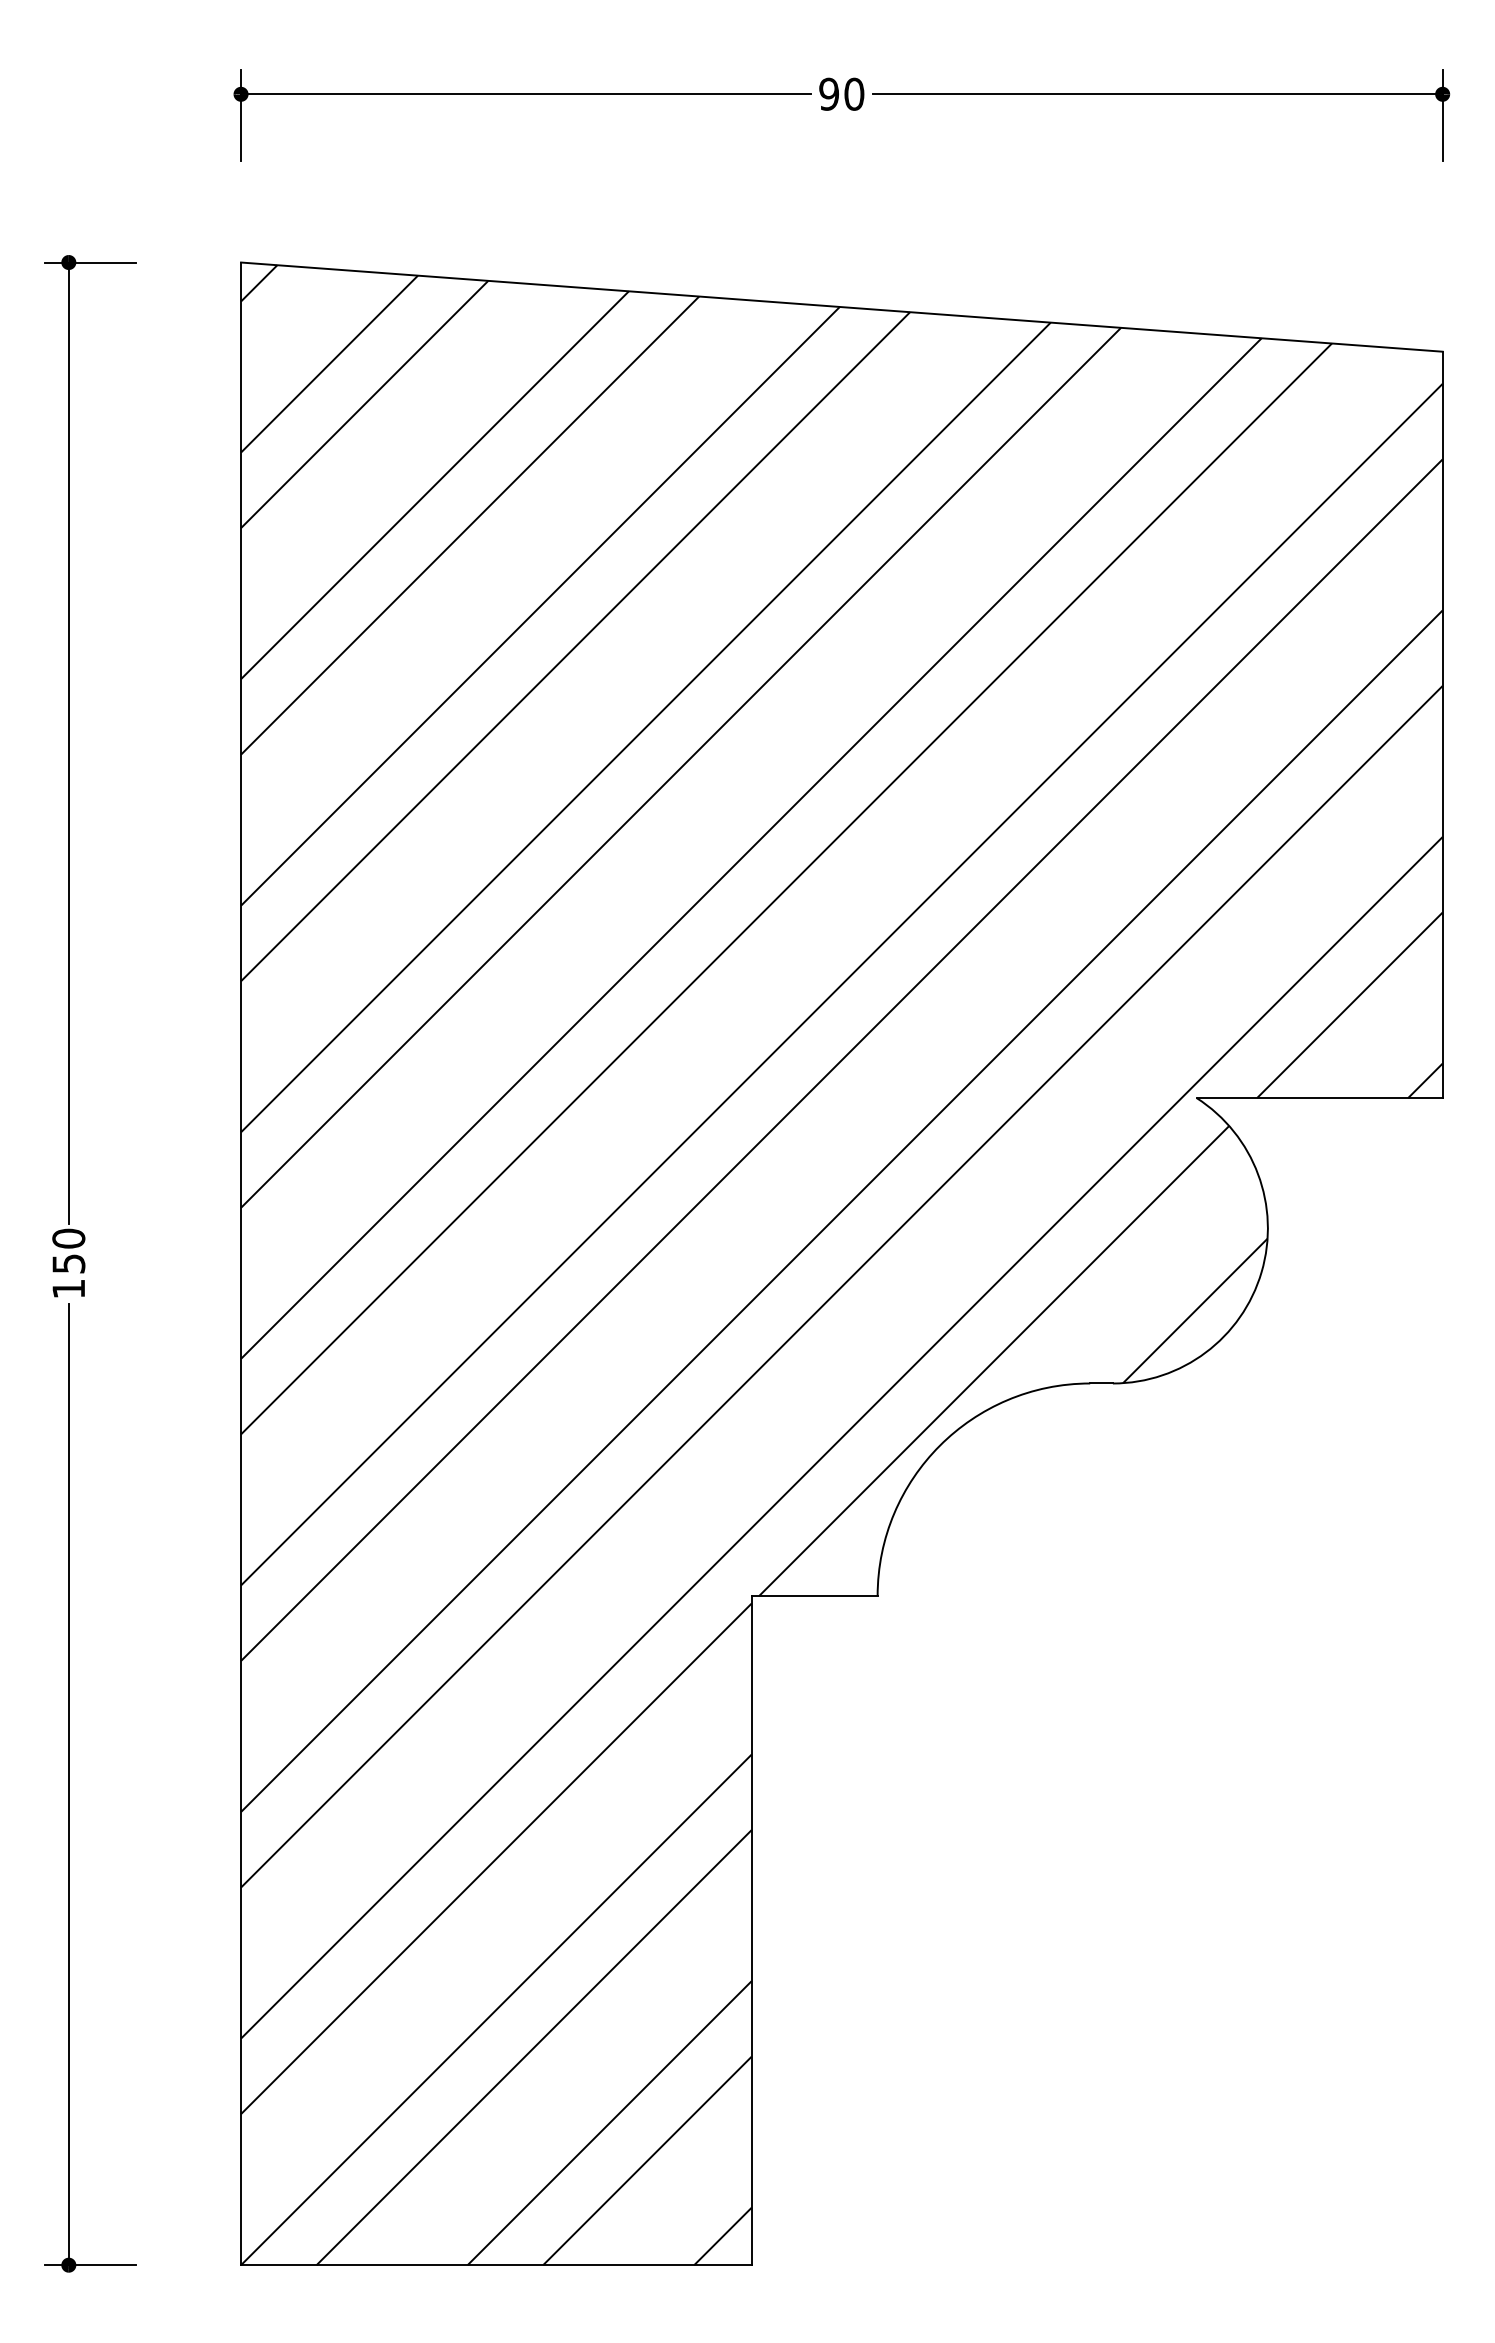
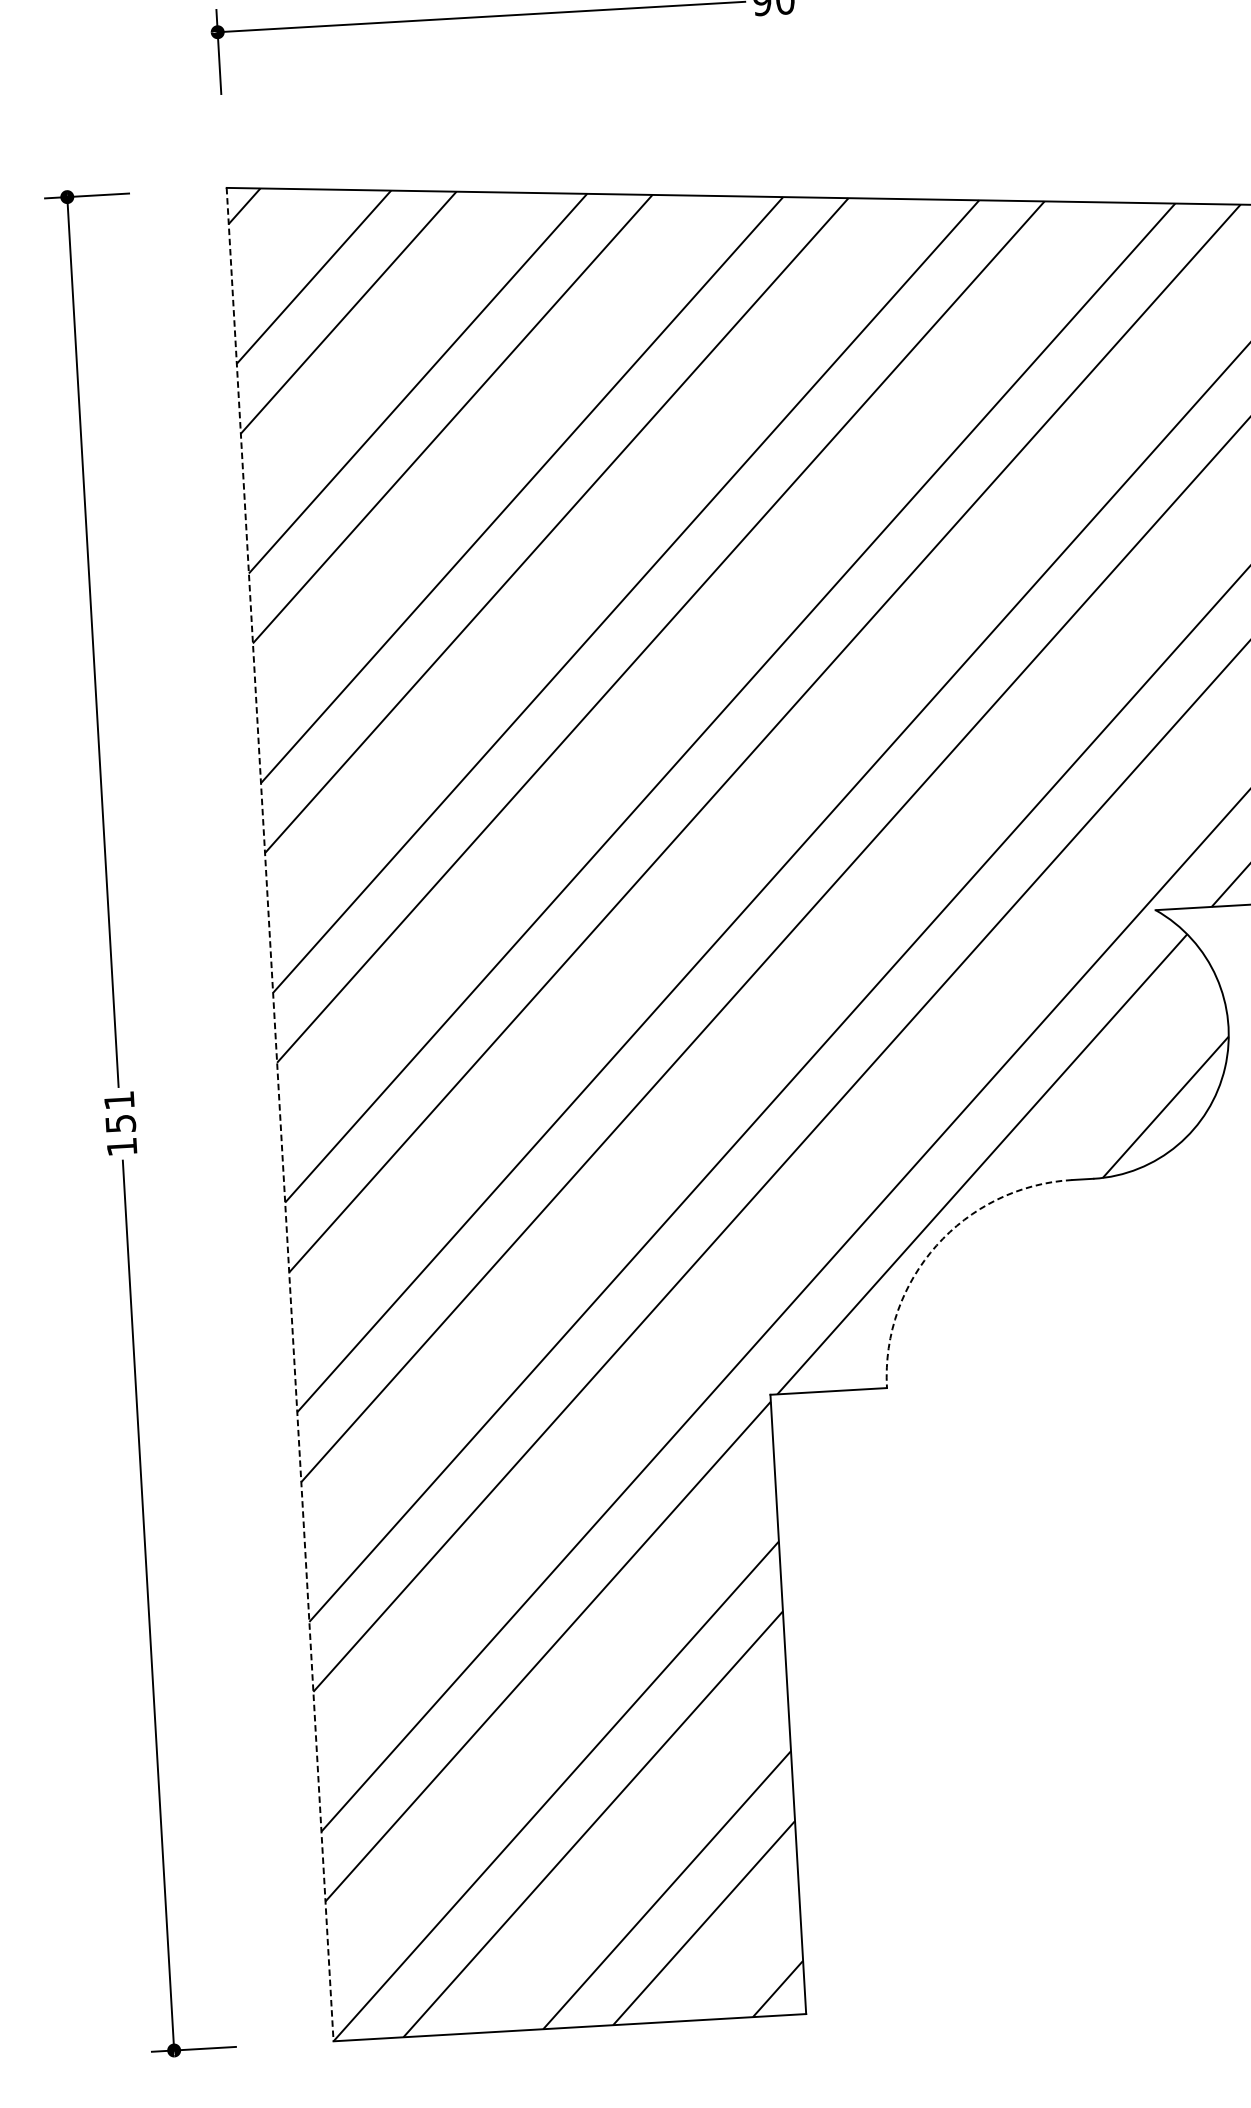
text: (68, 1238) -> (119, 1100), 150 -> 151
line: (241, 1264) -> (280, 1115), solid -> dashed
arc: (939, 1445) -> (936, 1245), solid -> dashed

